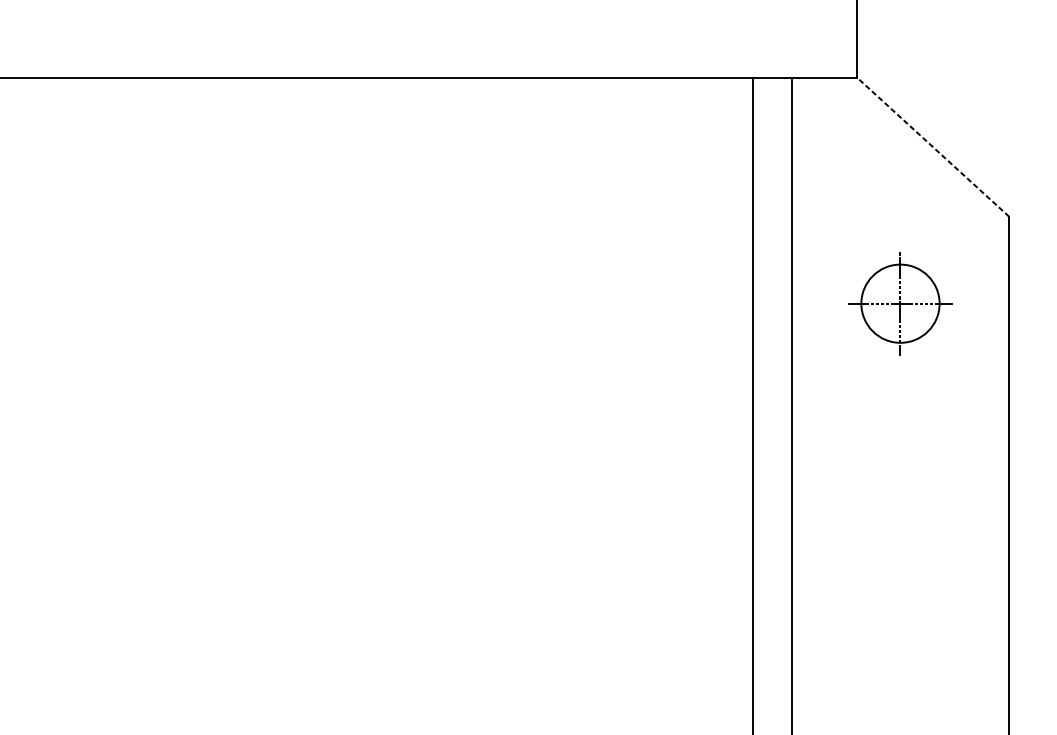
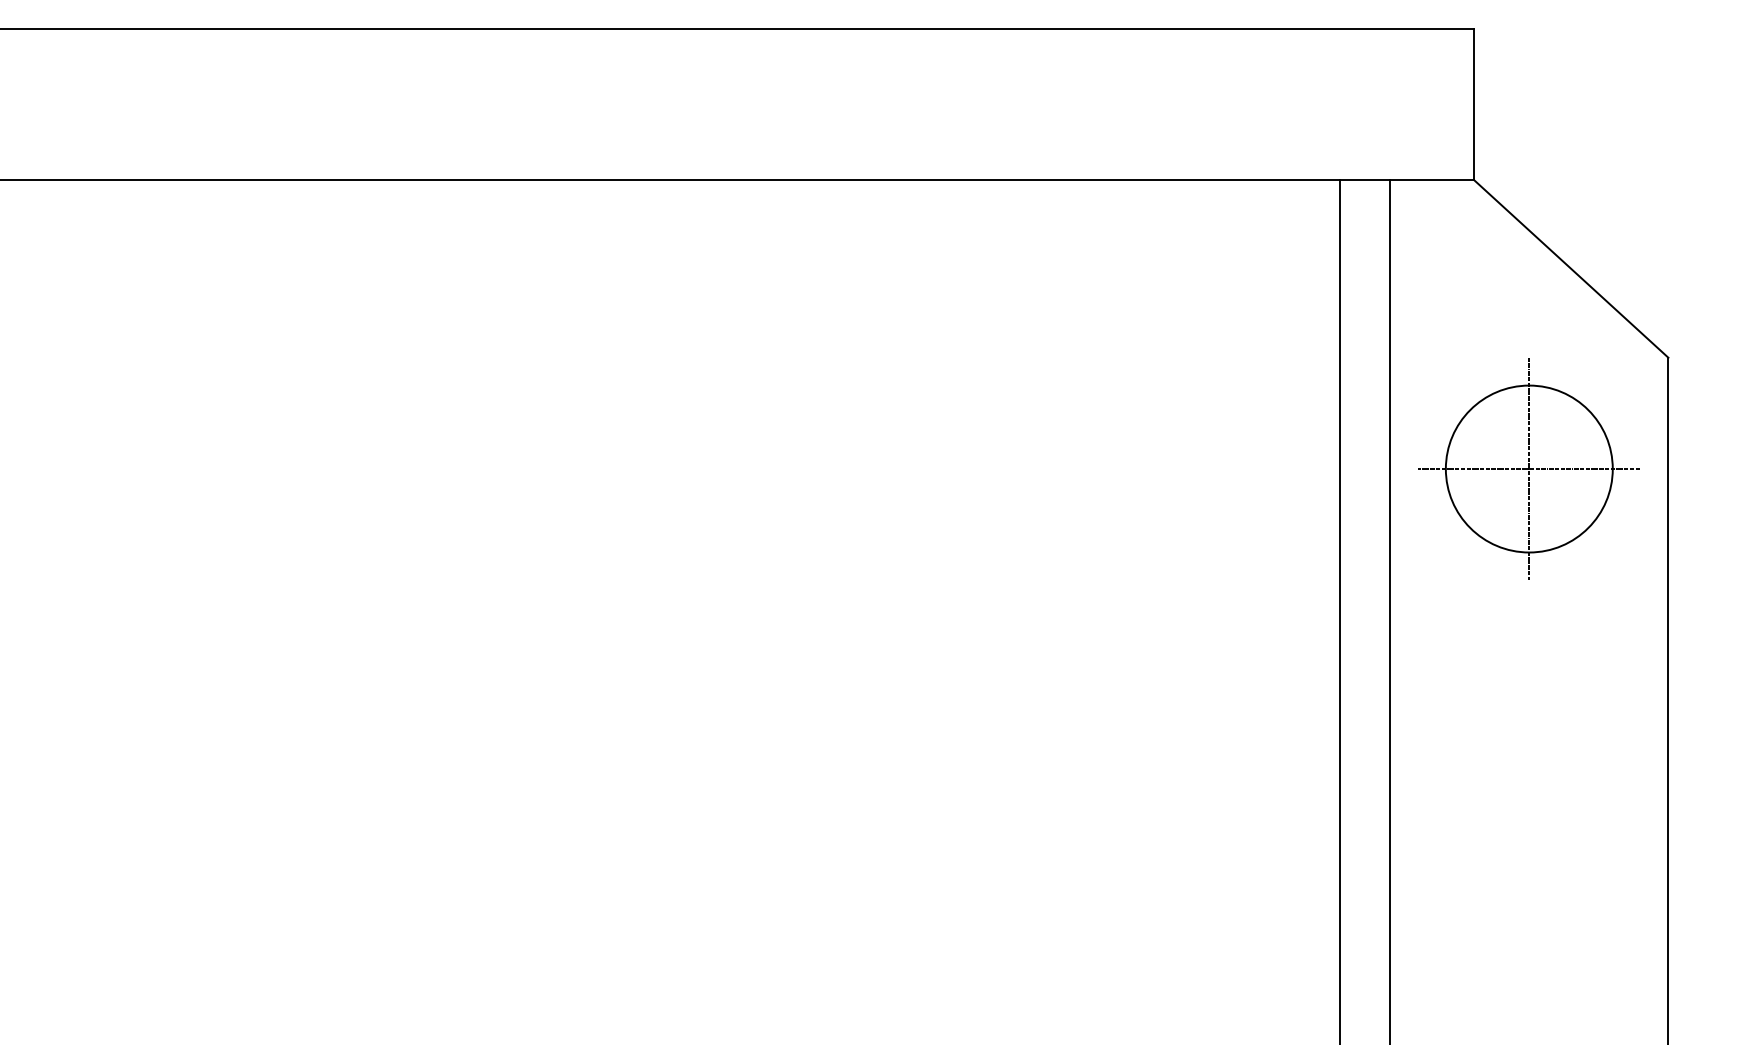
line: (933, 147) -> (1571, 268), dashed -> solid
part: (899, 303) -> (1528, 468), size x1.67

